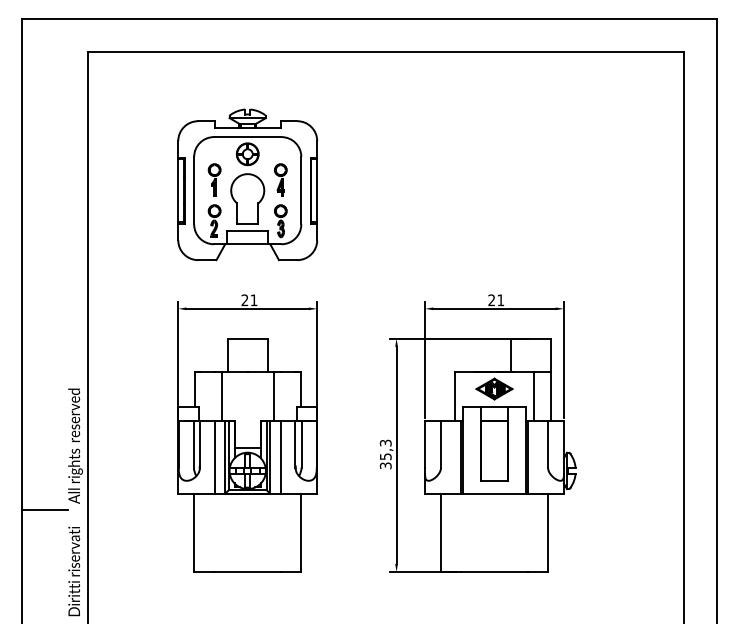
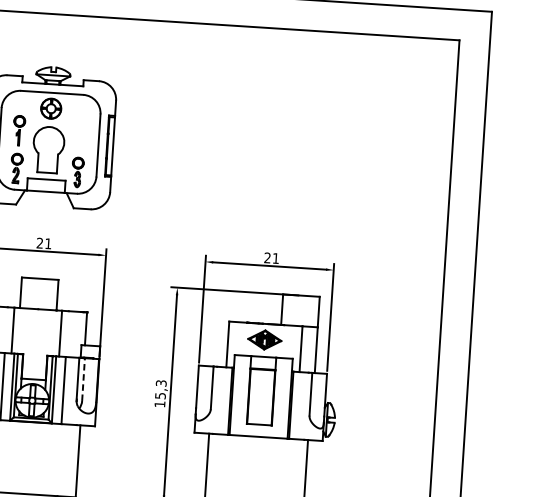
part: (280, 179) -> (79, 133), removed
line: (301, 443) -> (83, 378), solid -> dashed
text: (385, 465) -> (159, 404), 35,3 -> 15,3

